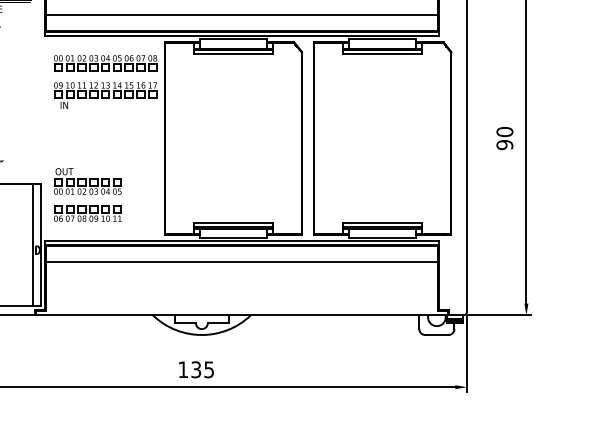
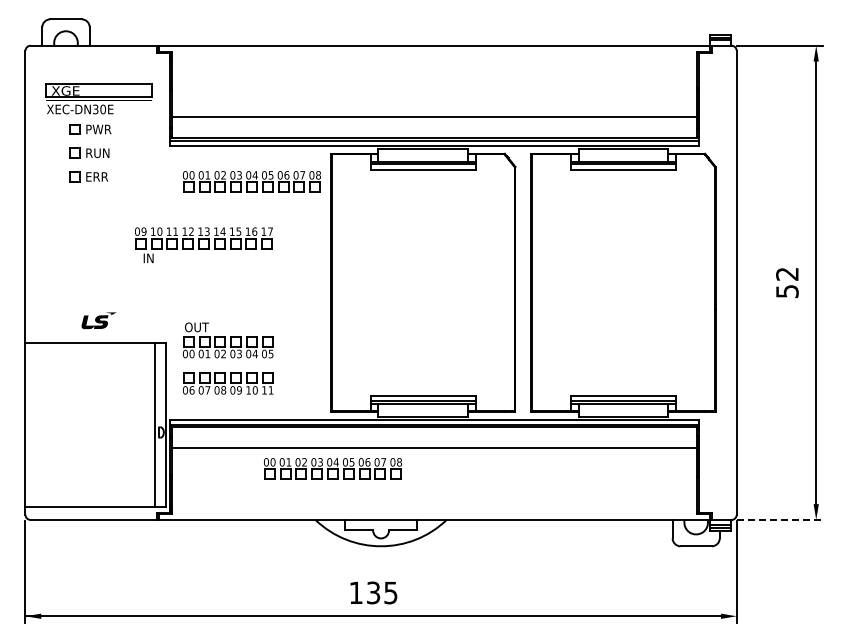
part: (105, 95) -> (203, 244), moved
text: (504, 138) -> (787, 282), 90 -> 52
part: (165, 276) -> (332, 468), added
line: (499, 315) -> (779, 519), solid -> dashed

